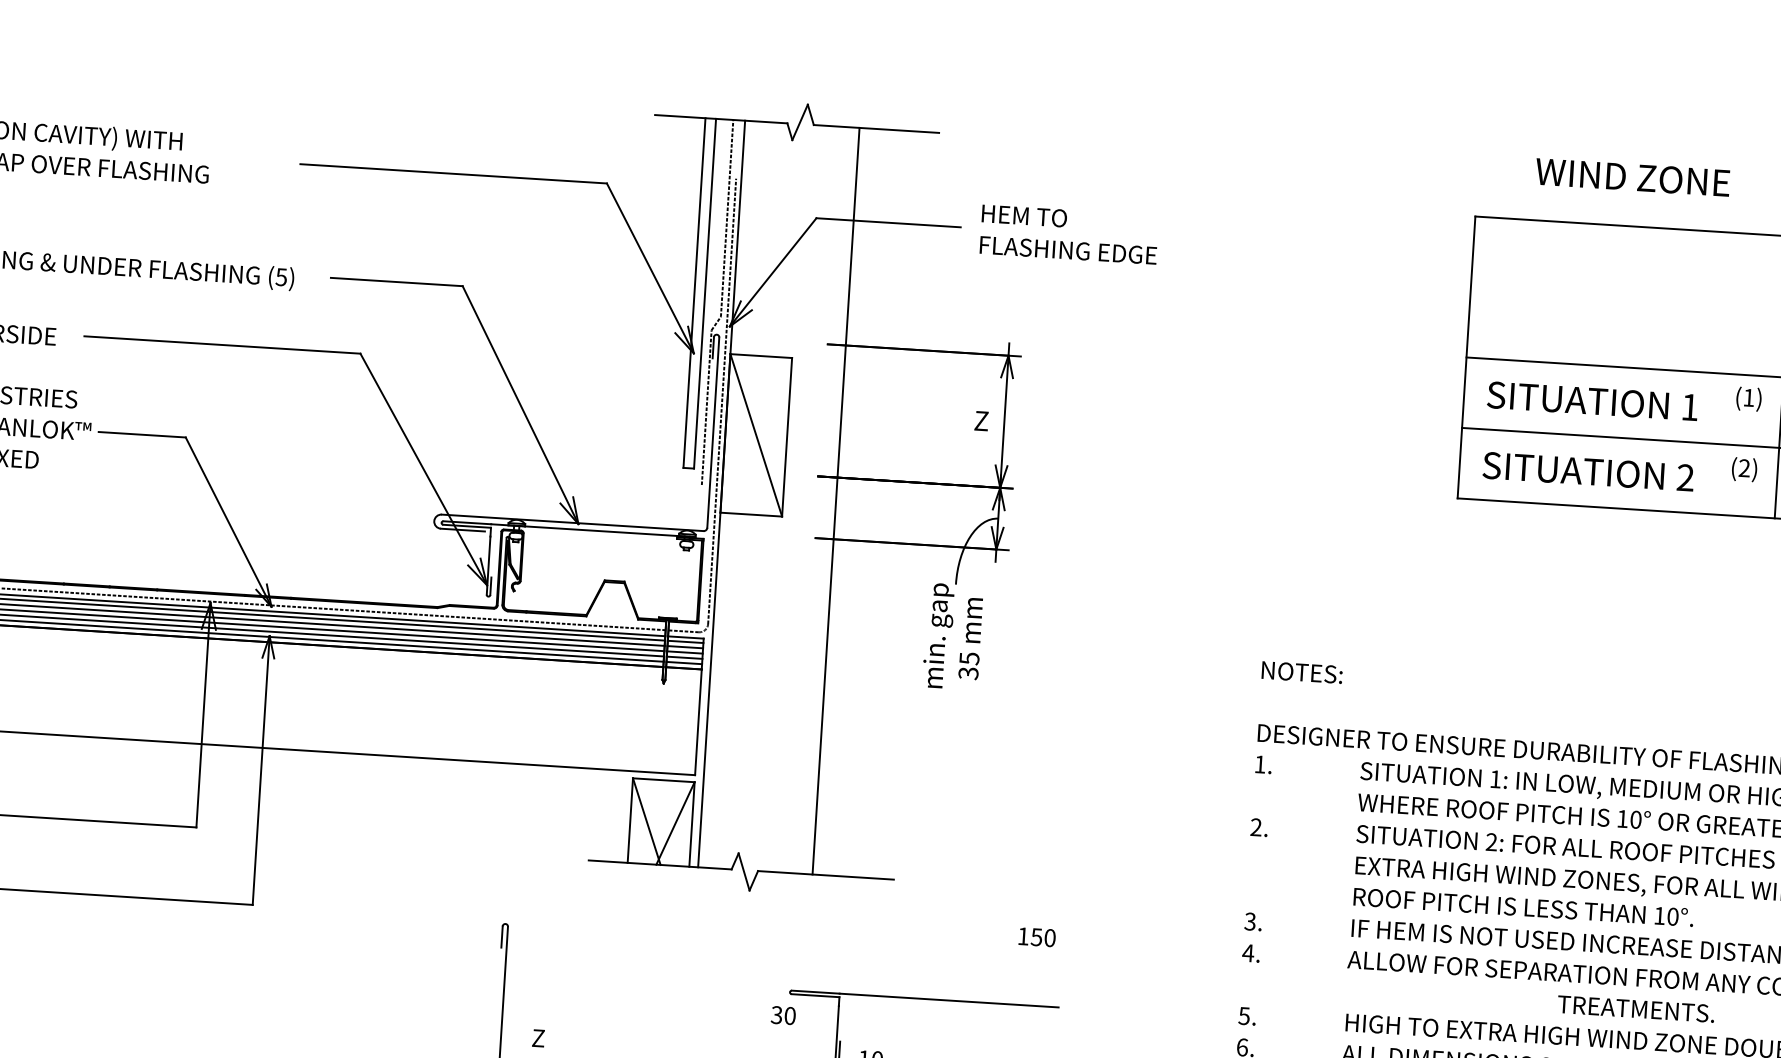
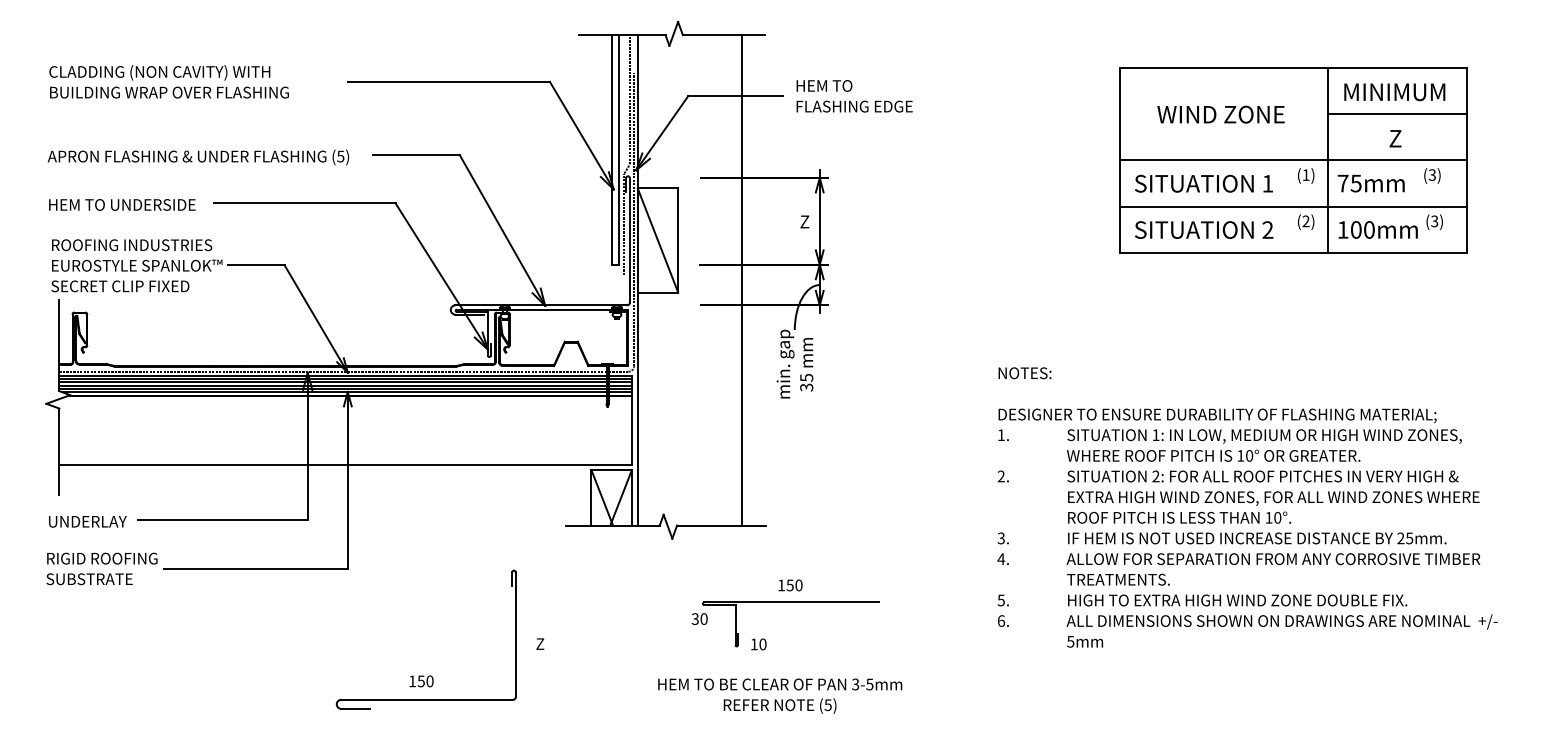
text: (1632, 177) -> (1220, 114), moved
line: (835, 501) -> (741, 280), moved
text: (1037, 937) -> (790, 585), moved
text: (1636, 1008) -> (1118, 579), moved

